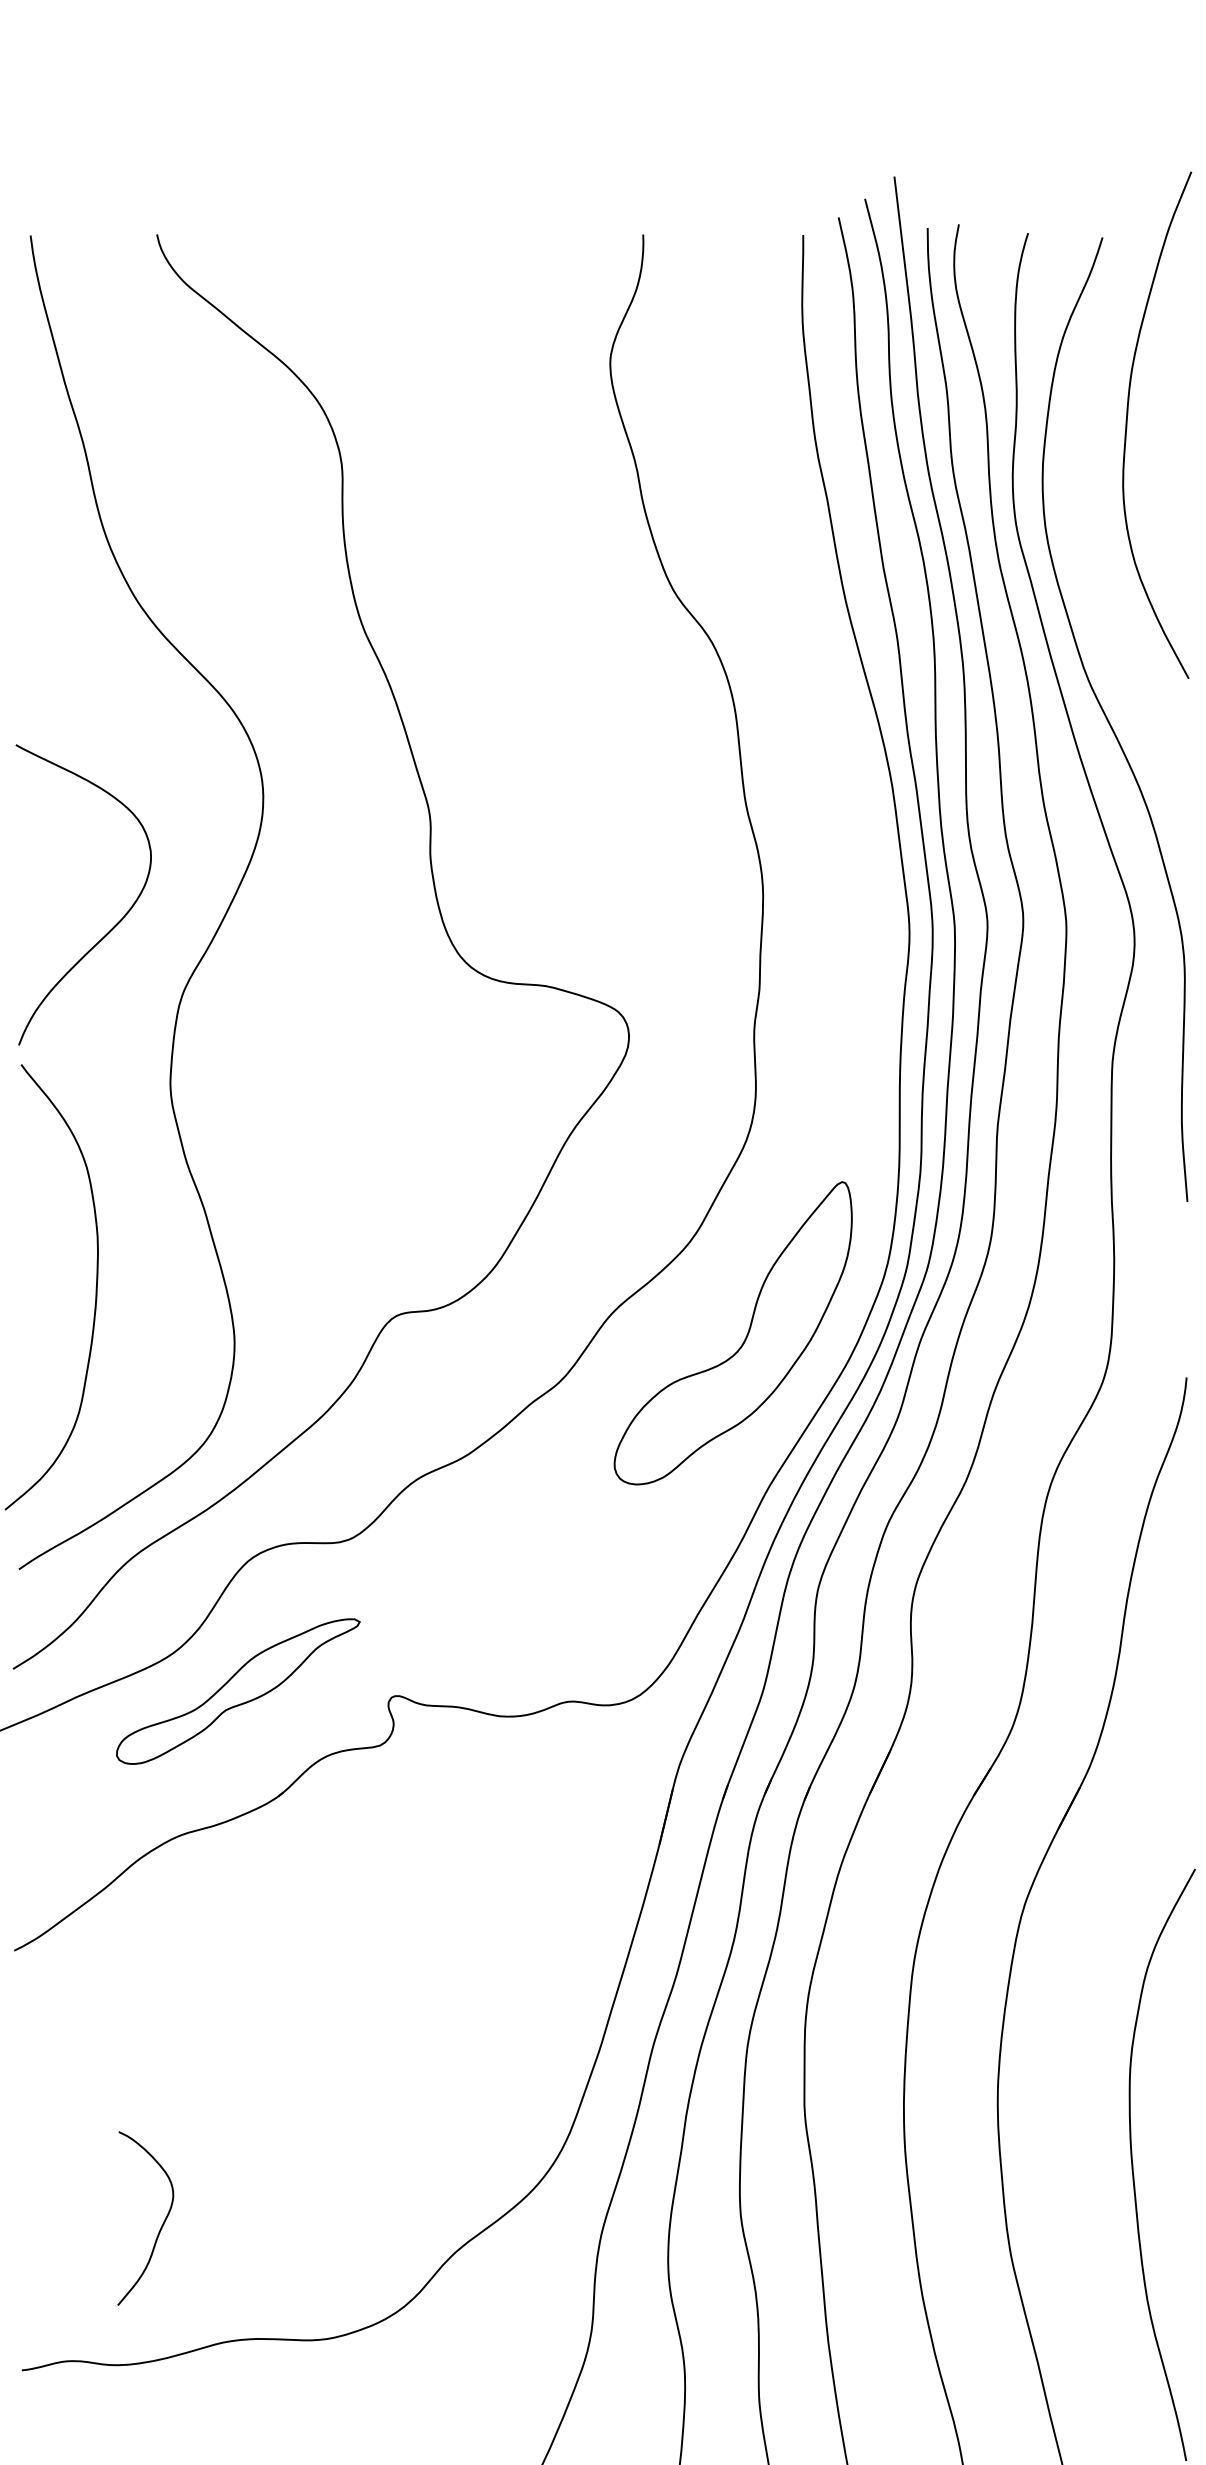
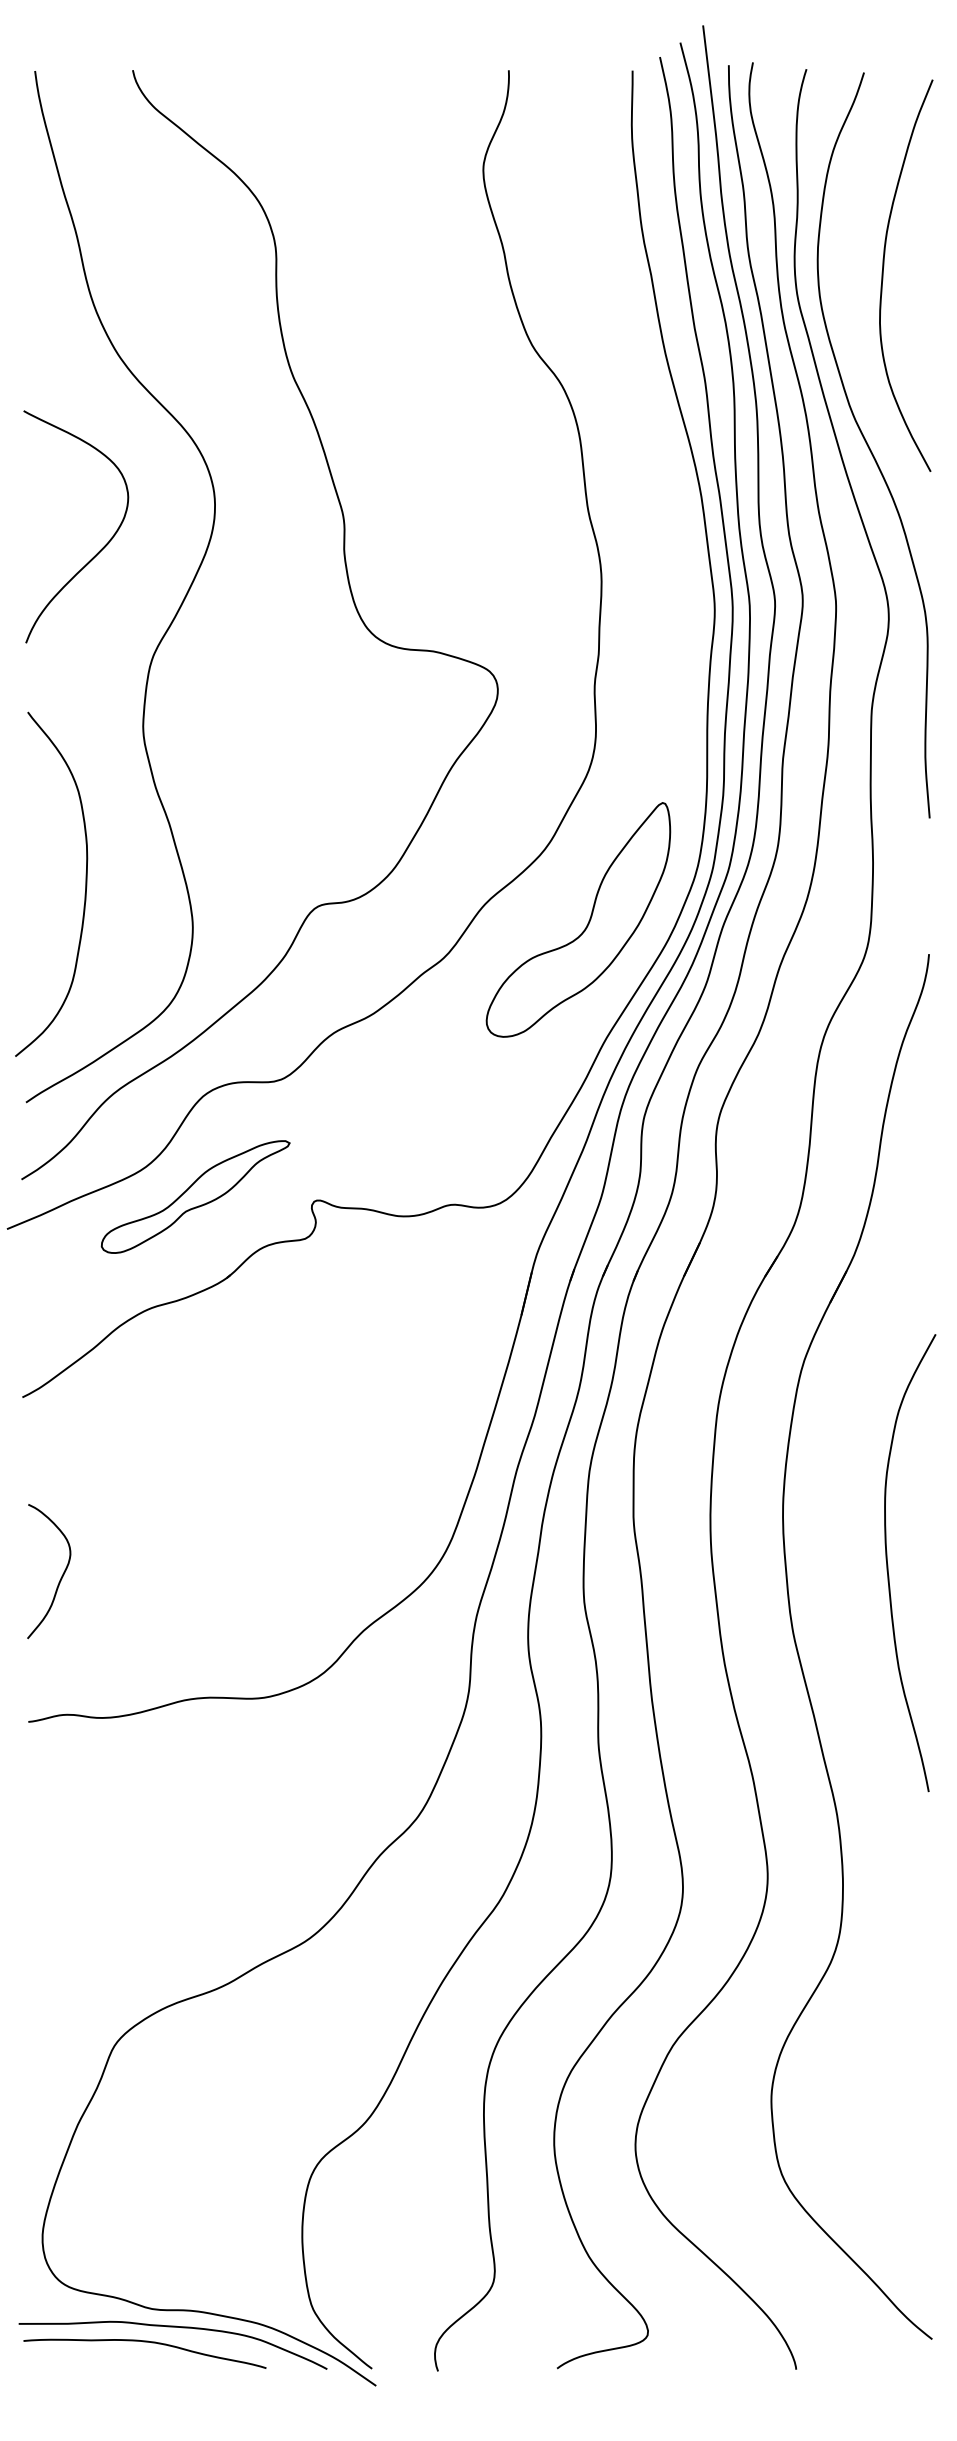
curve: (1127, 424) -> (883, 275), moved
curve: (115, 924) -> (100, 549), moved
curve: (161, 2223) -> (61, 1575), moved

